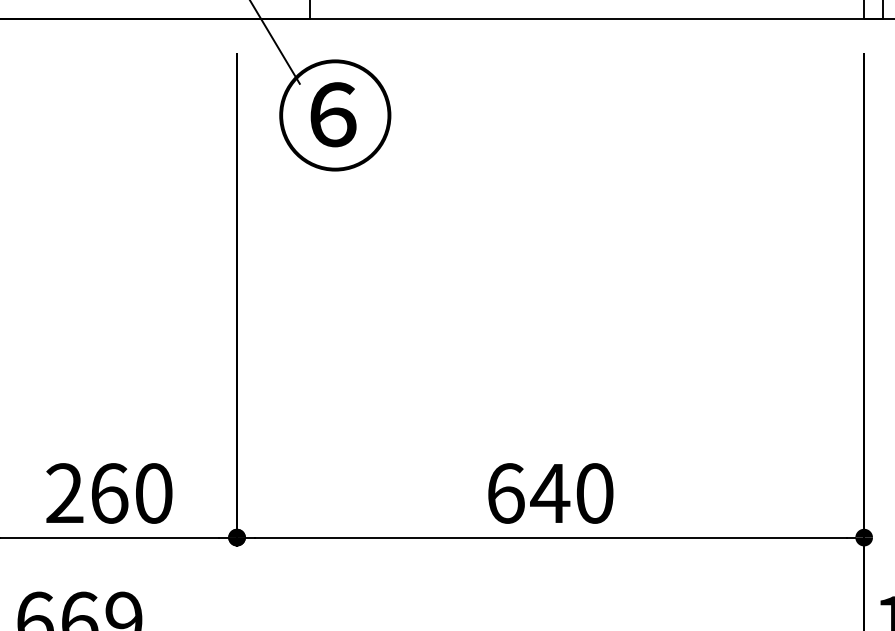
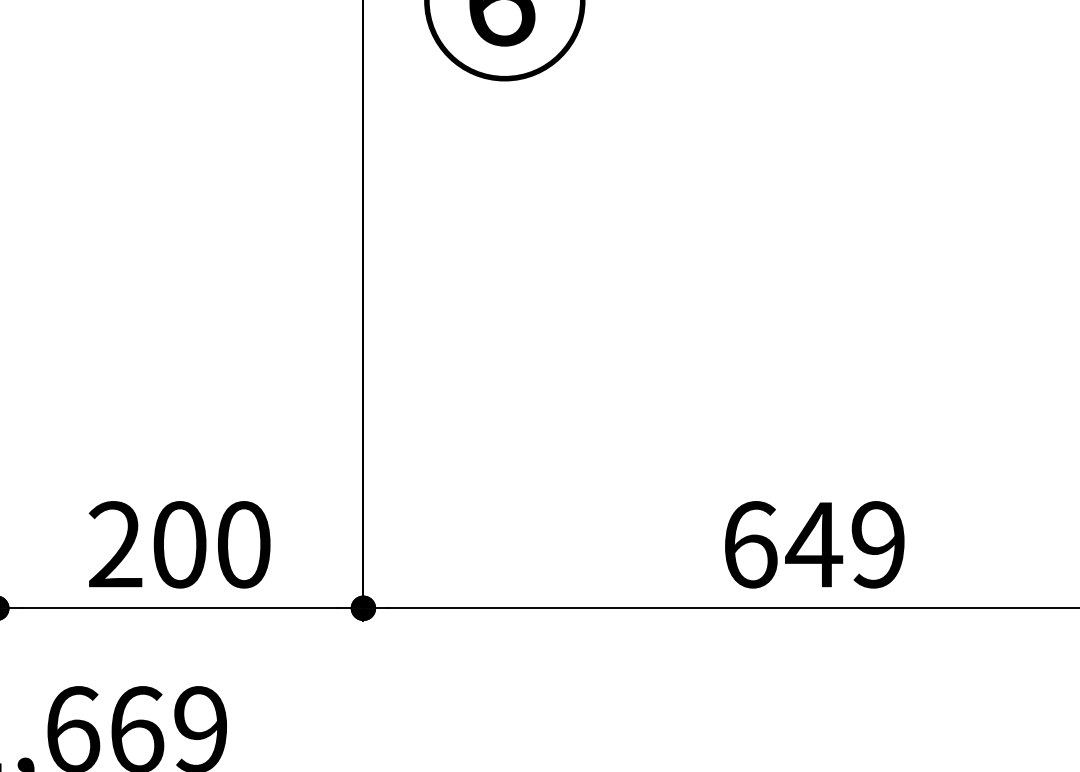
text: (109, 493) -> (179, 544), 260 -> 200
text: (594, 493) -> (877, 544), 640 -> 649

